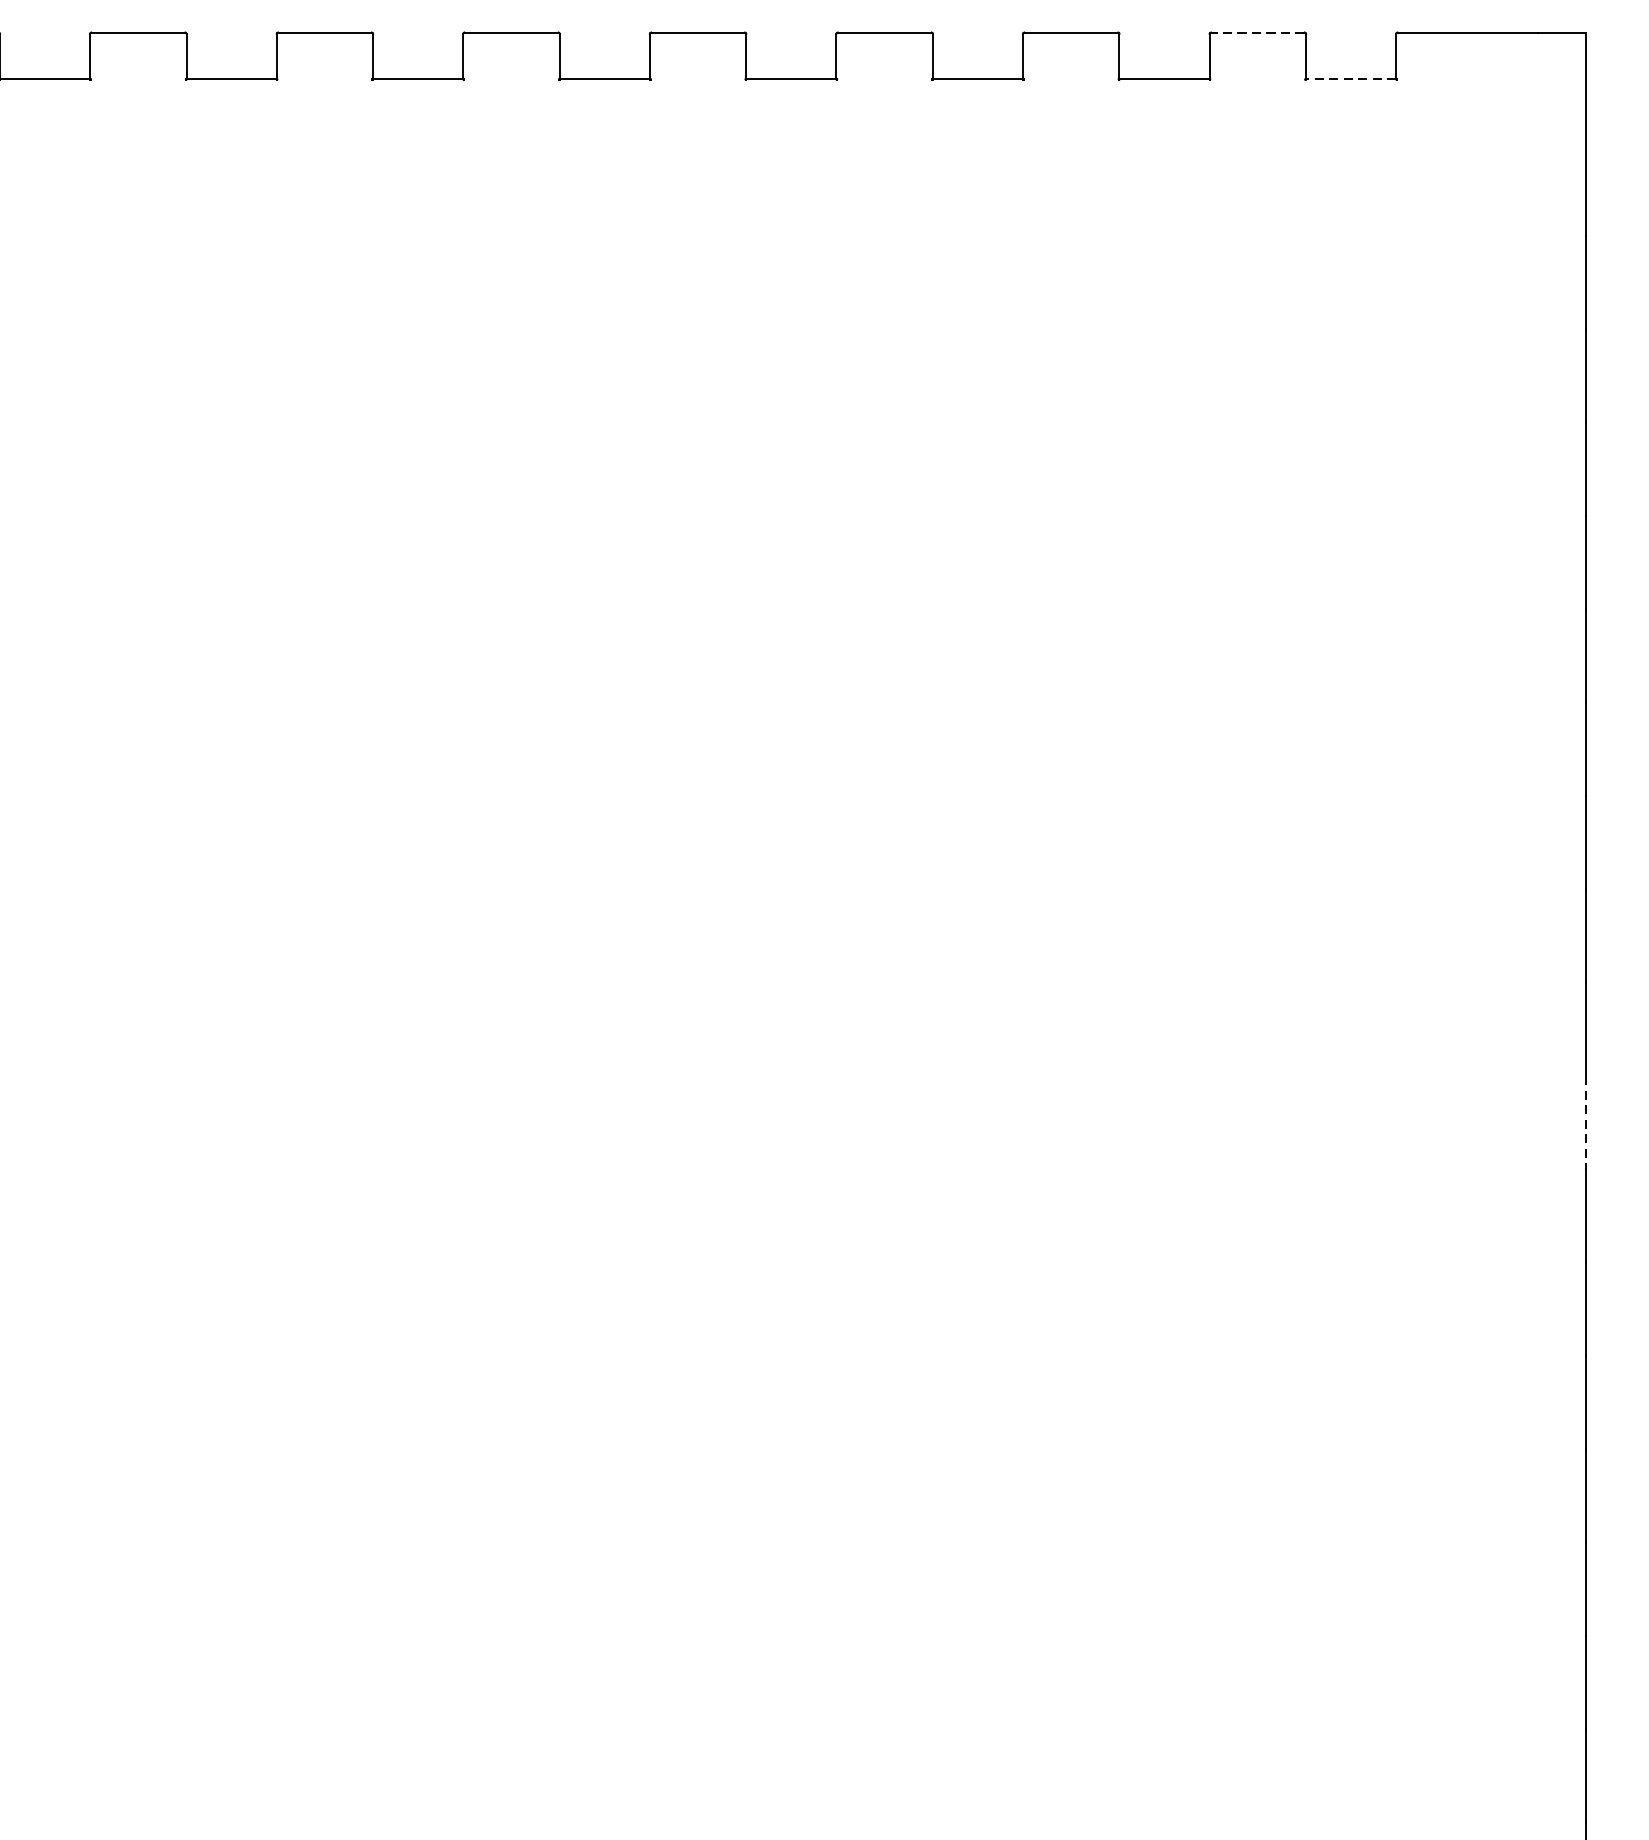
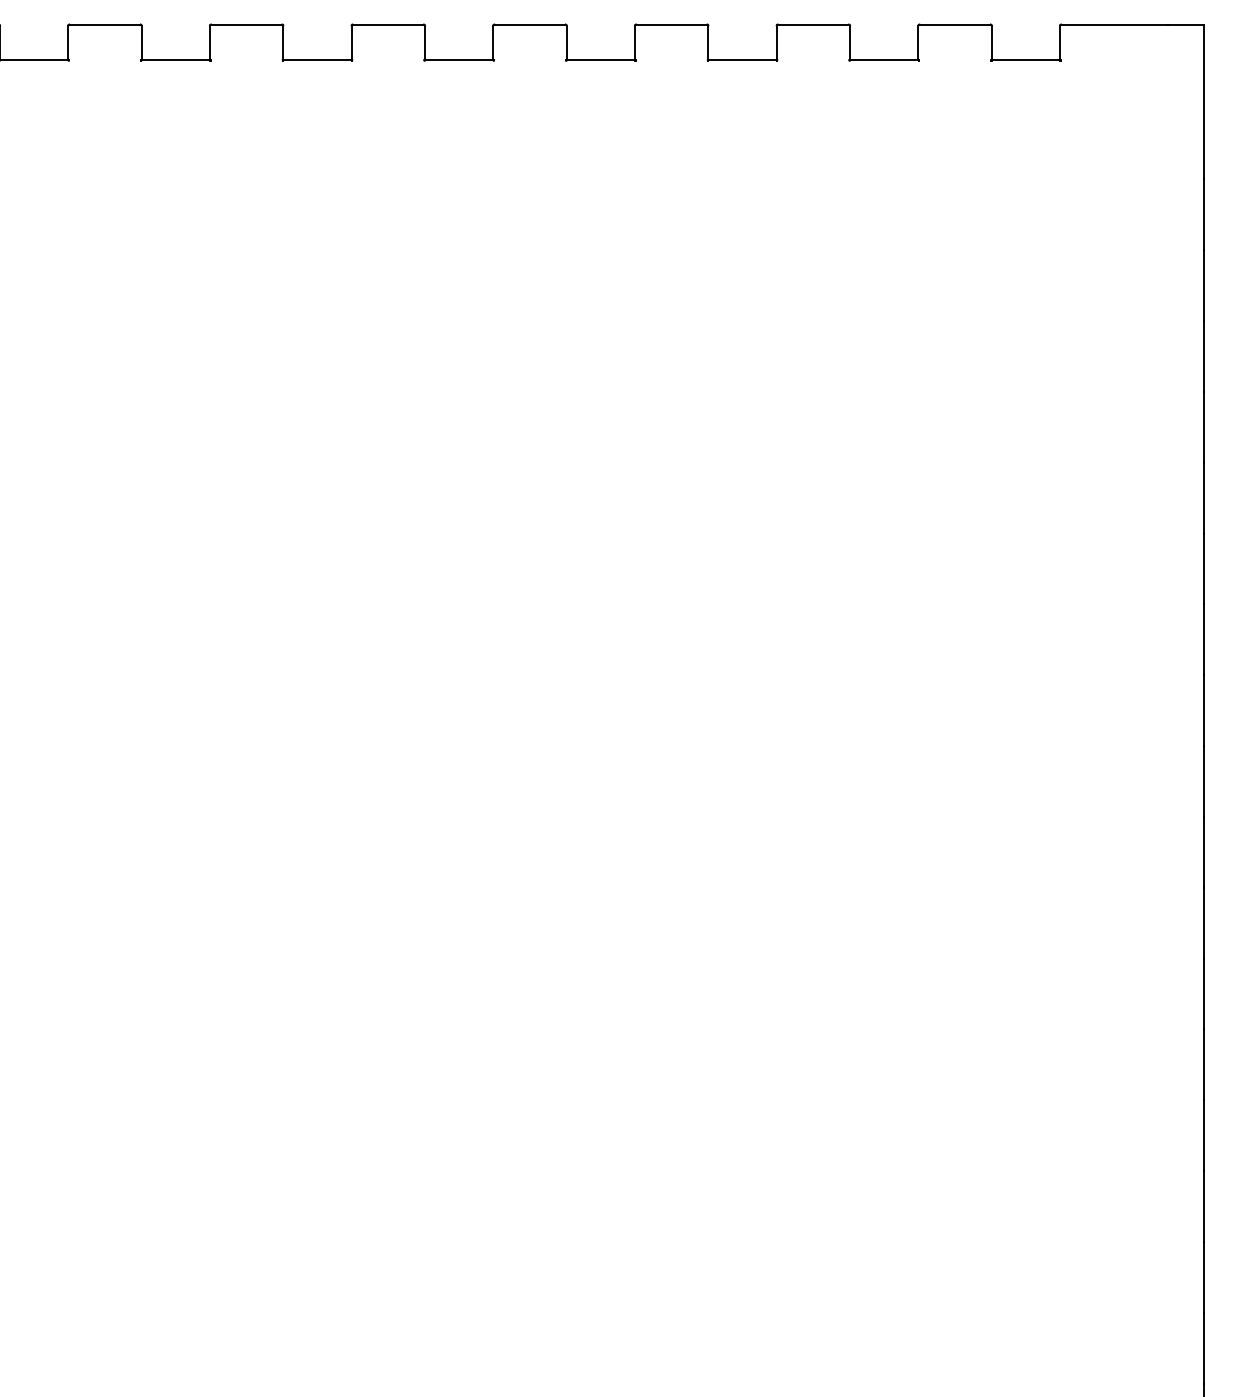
line: (1257, 32) -> (954, 24), dashed -> solid
line: (1350, 79) -> (1025, 60), dashed -> solid
line: (1586, 1122) -> (1204, 852), dashed -> solid

